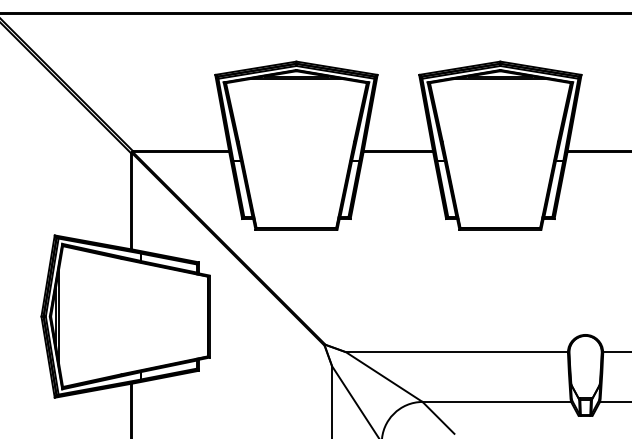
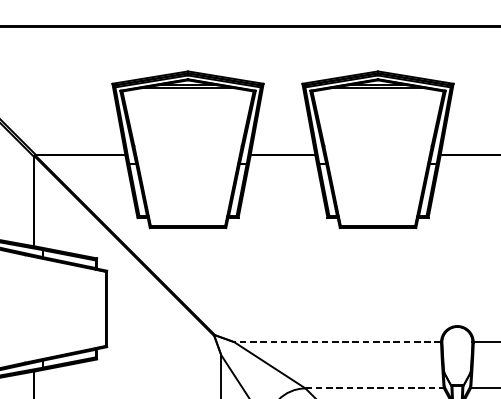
line: (456, 352) -> (337, 342), solid -> dashed
line: (497, 401) -> (375, 388), solid -> dashed

